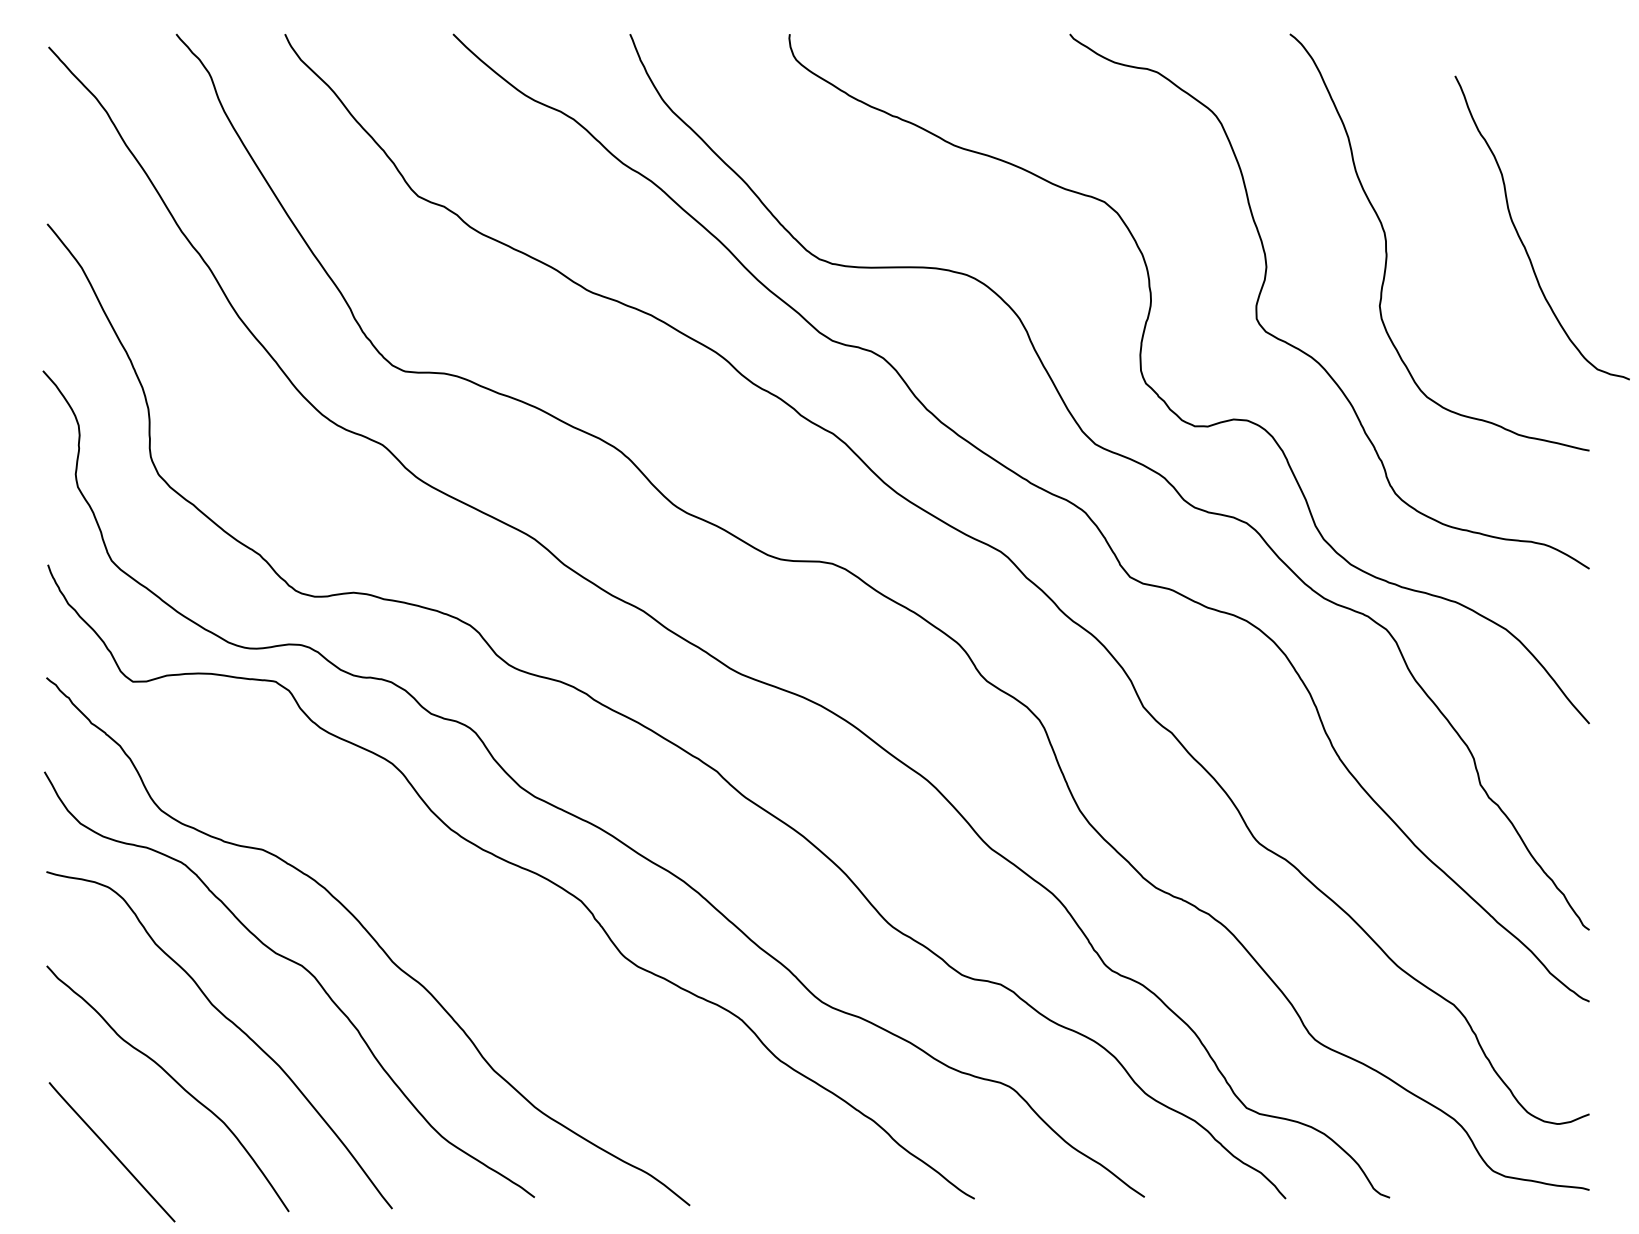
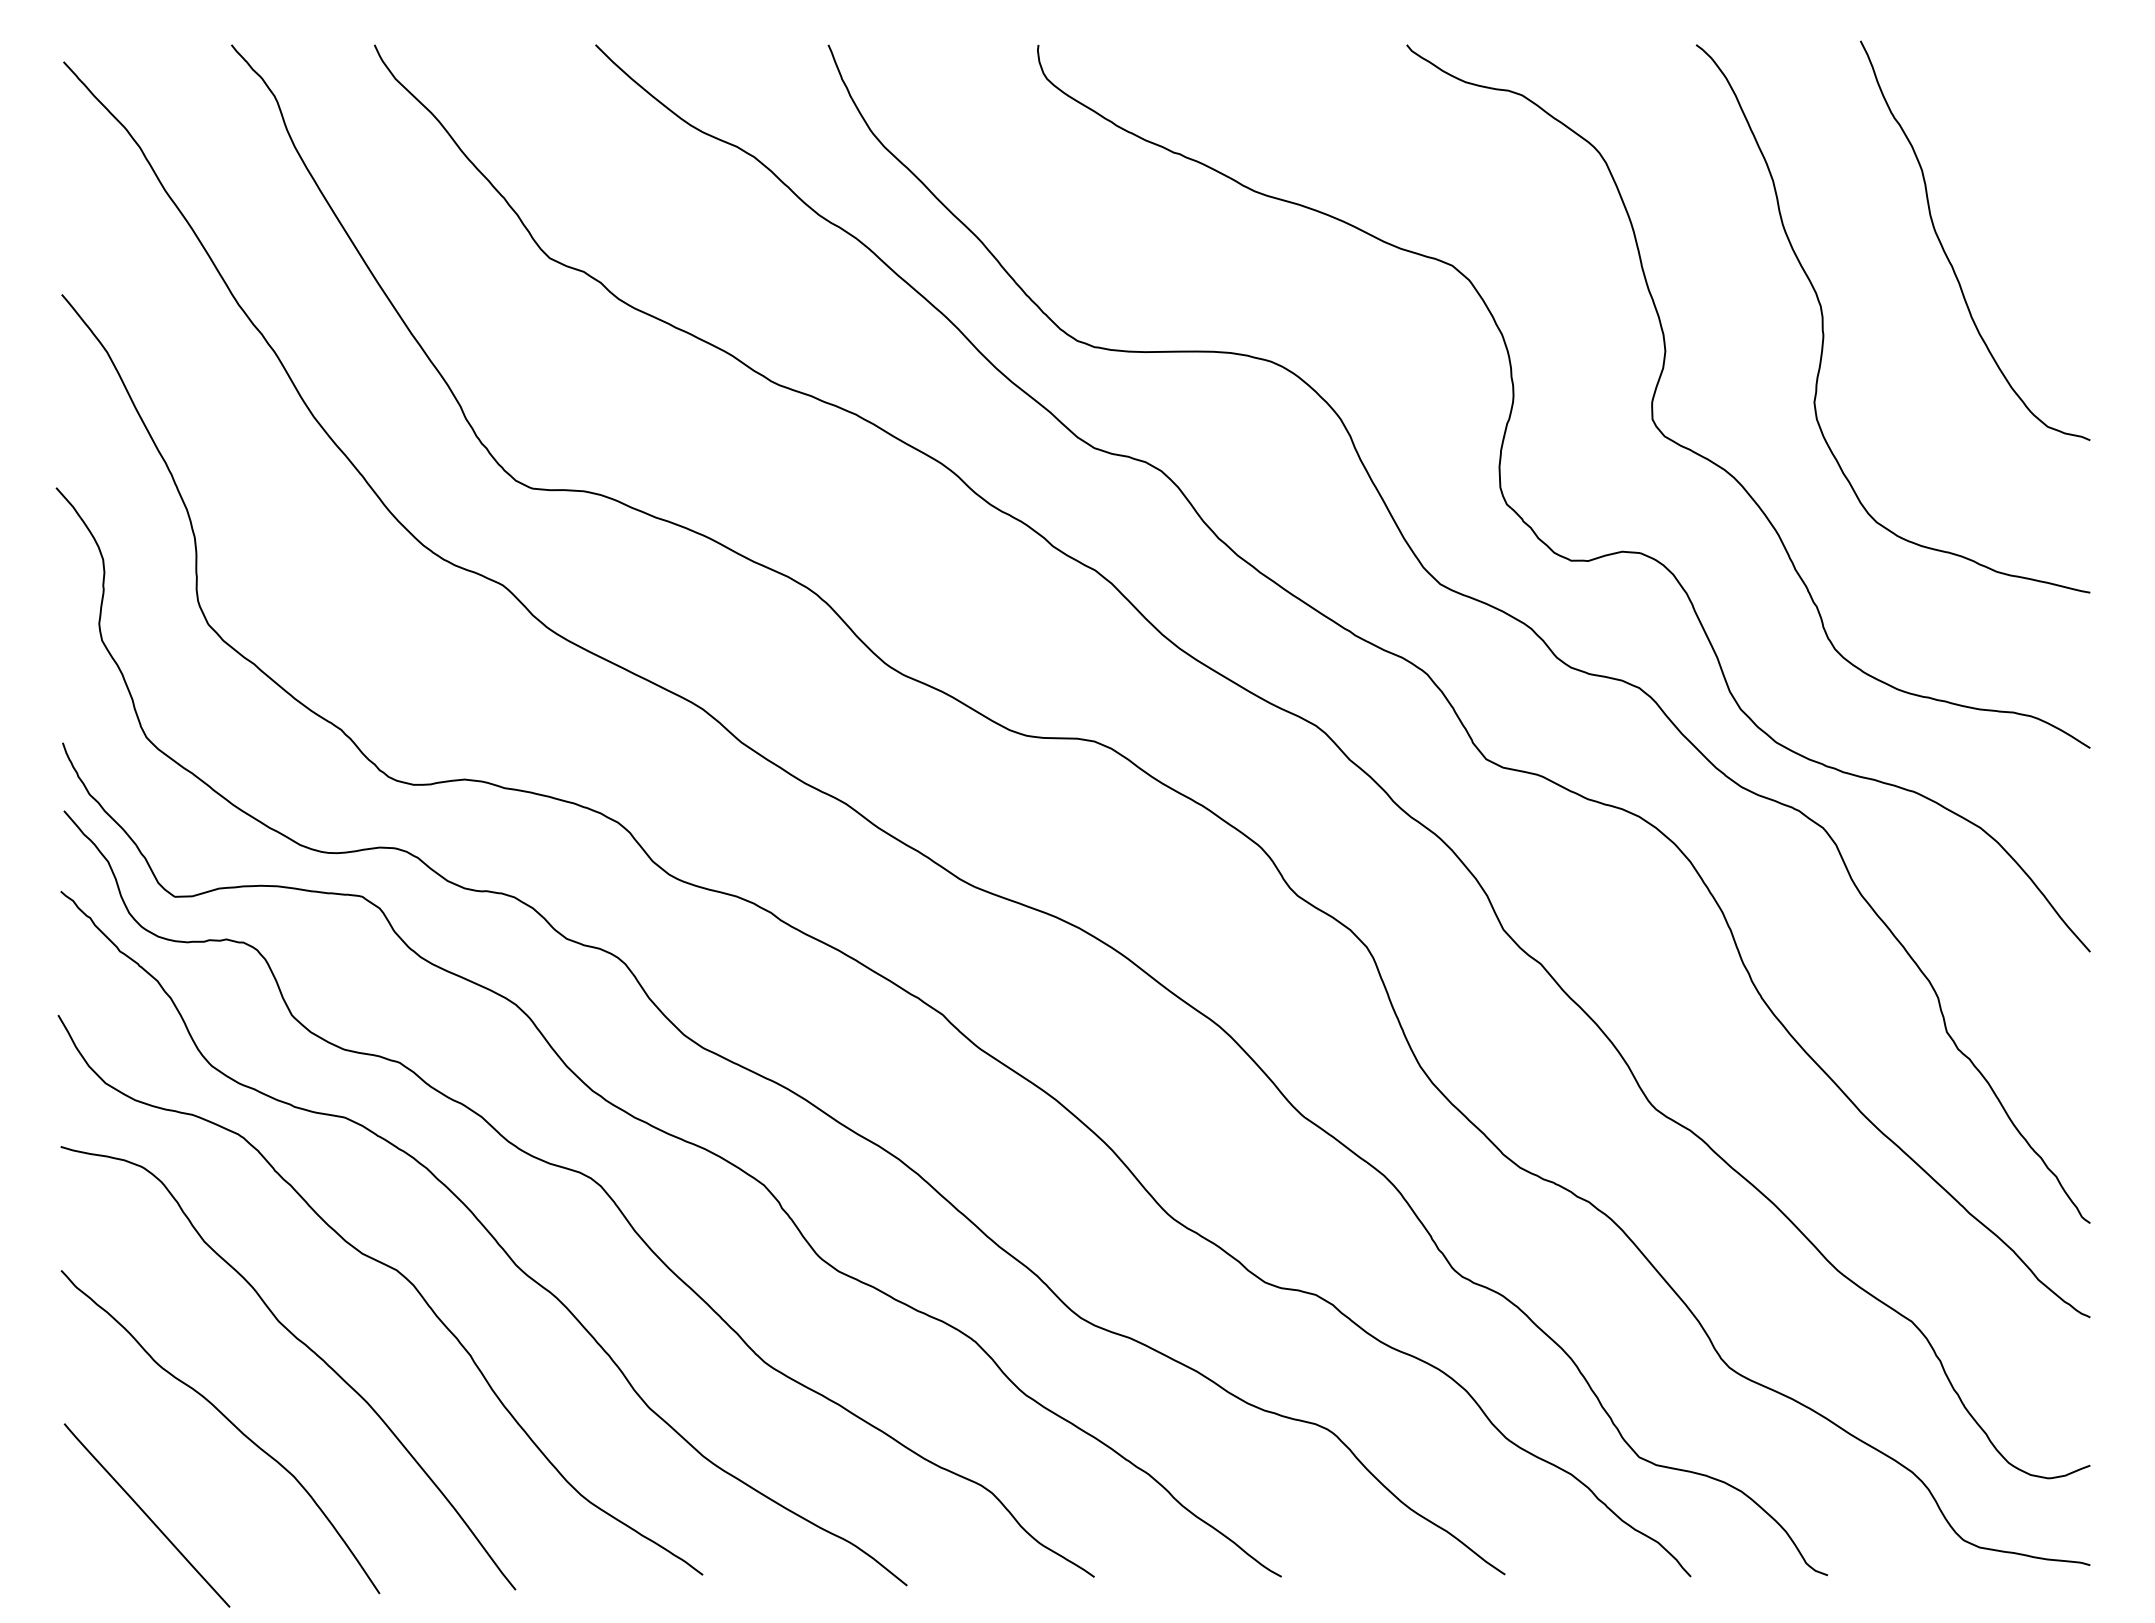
curve: (1521, 239) -> (1947, 255), moved
curve: (446, 895) -> (586, 1177), added

